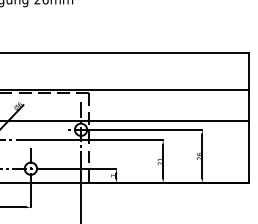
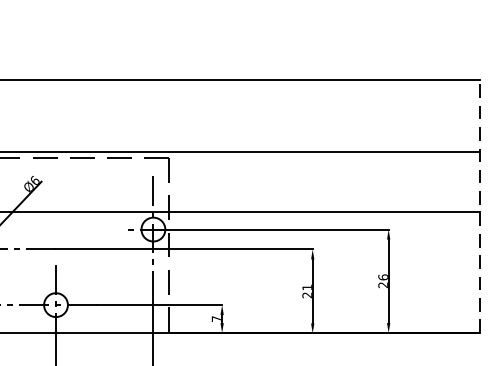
line: (249, 117) -> (480, 205), solid -> dashed

